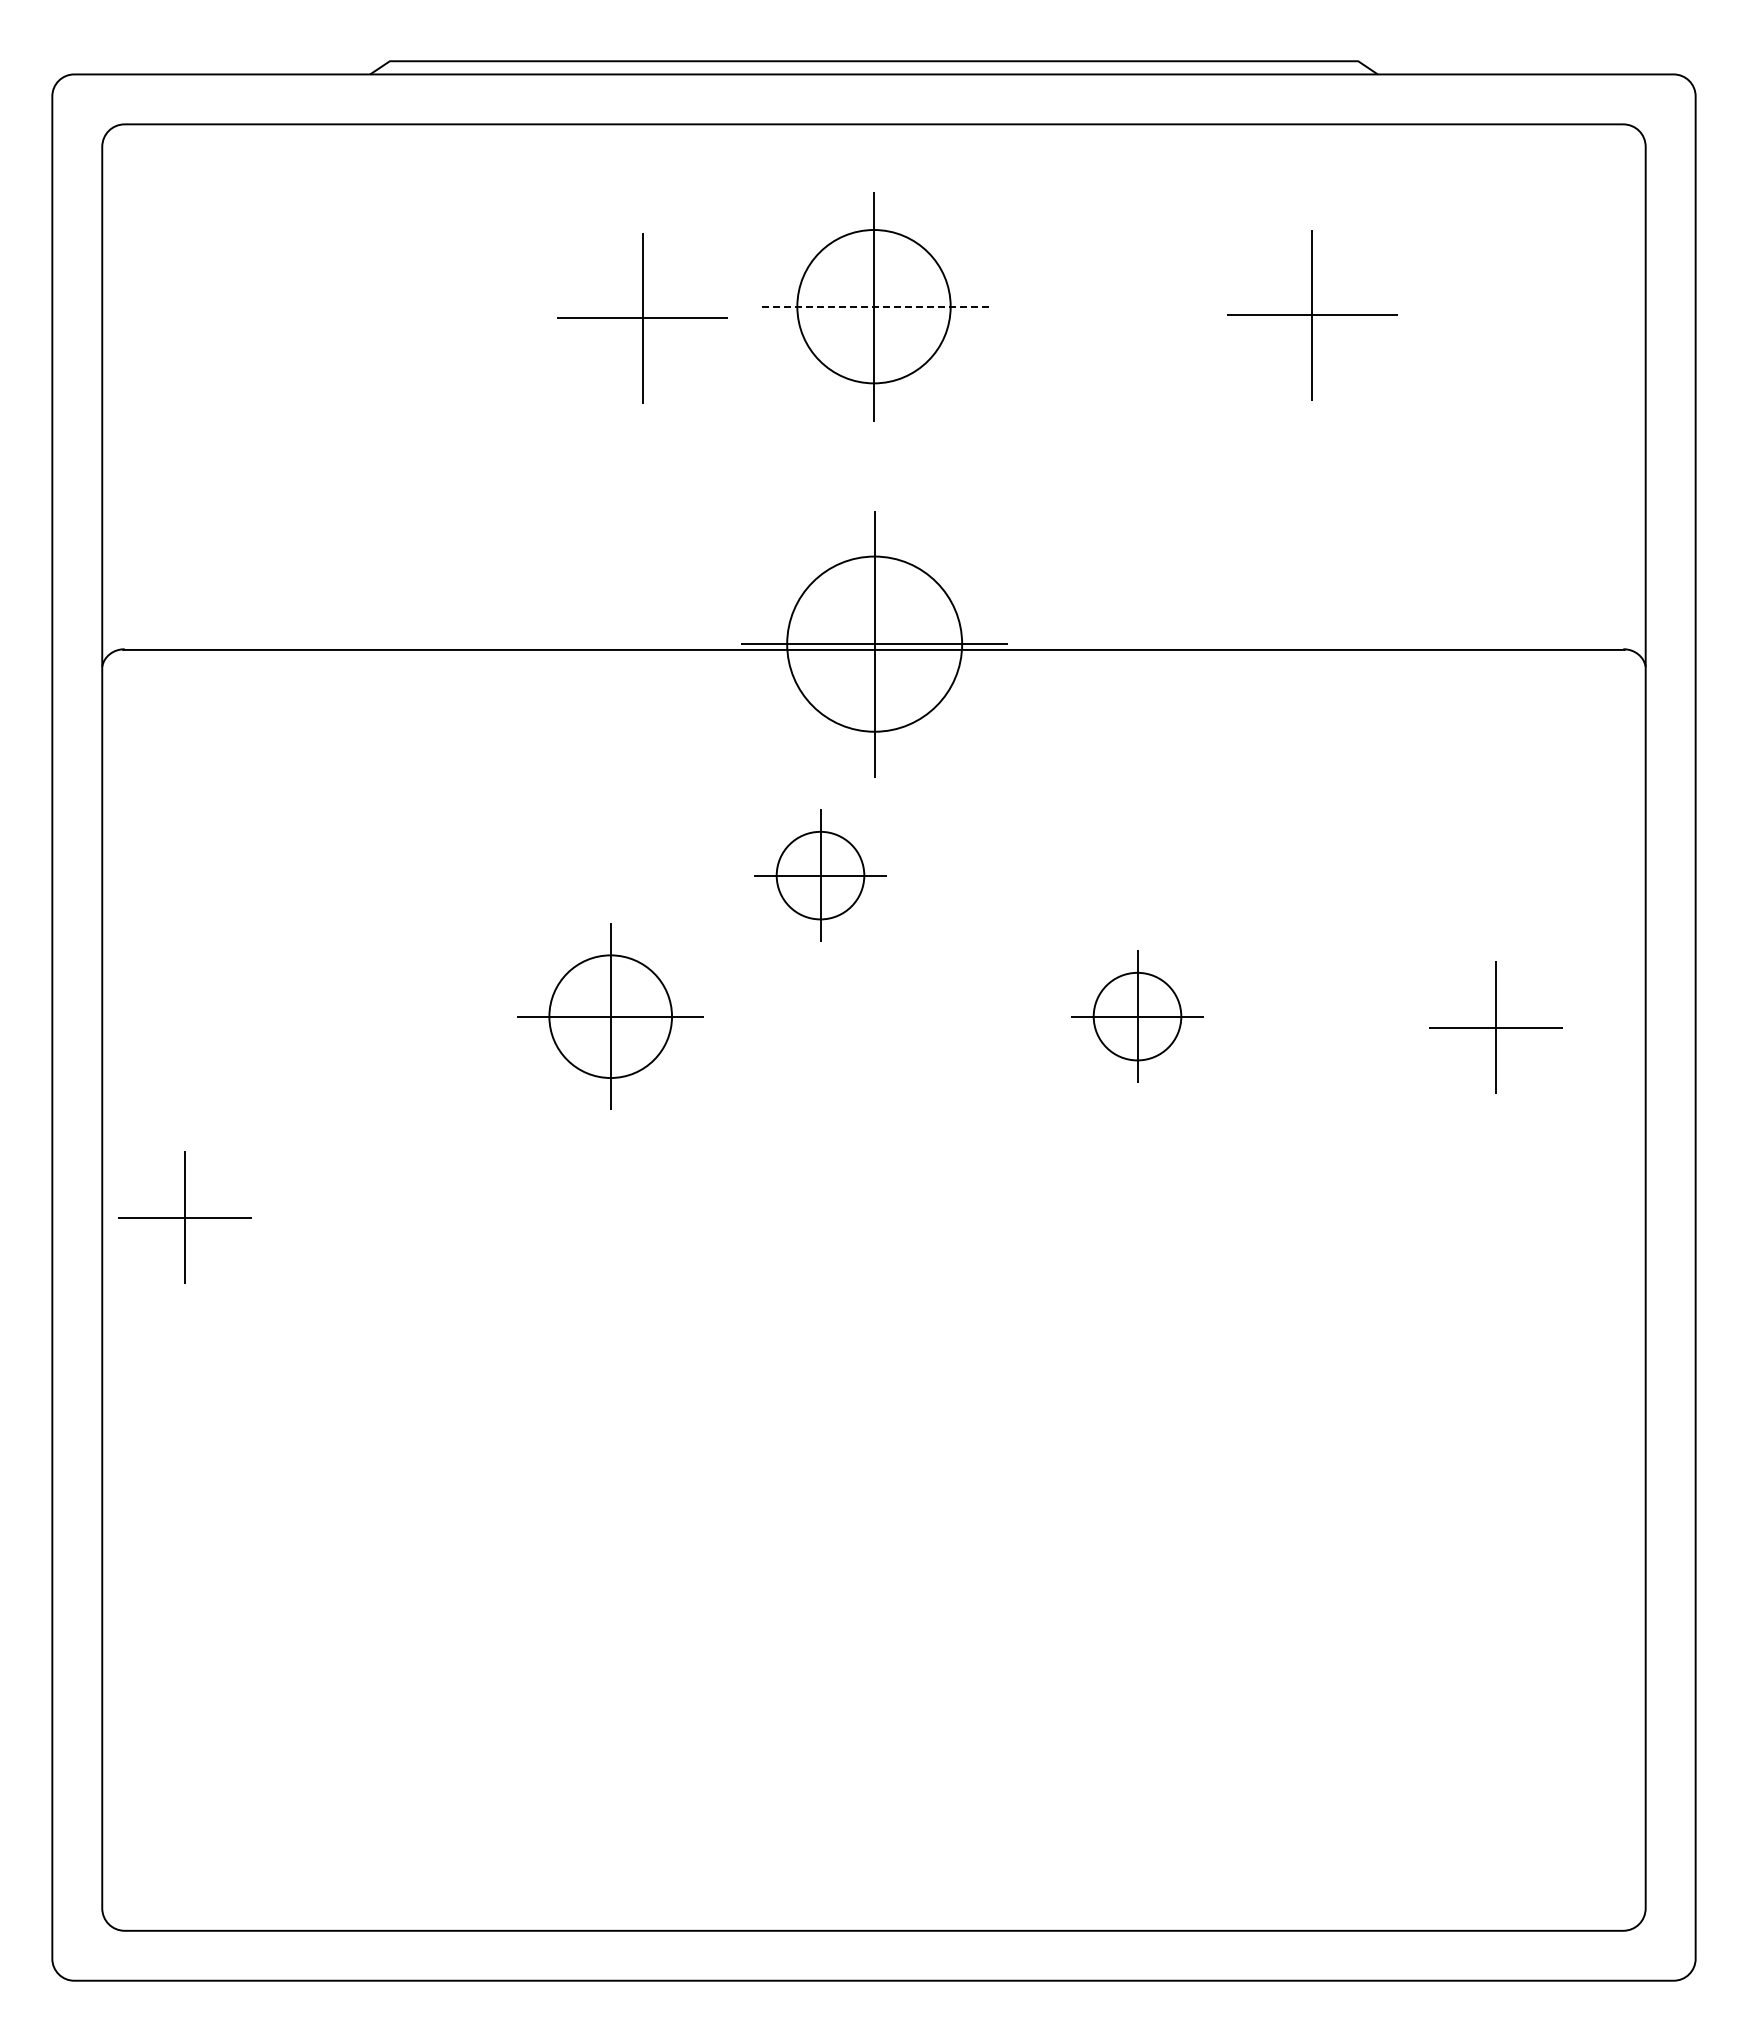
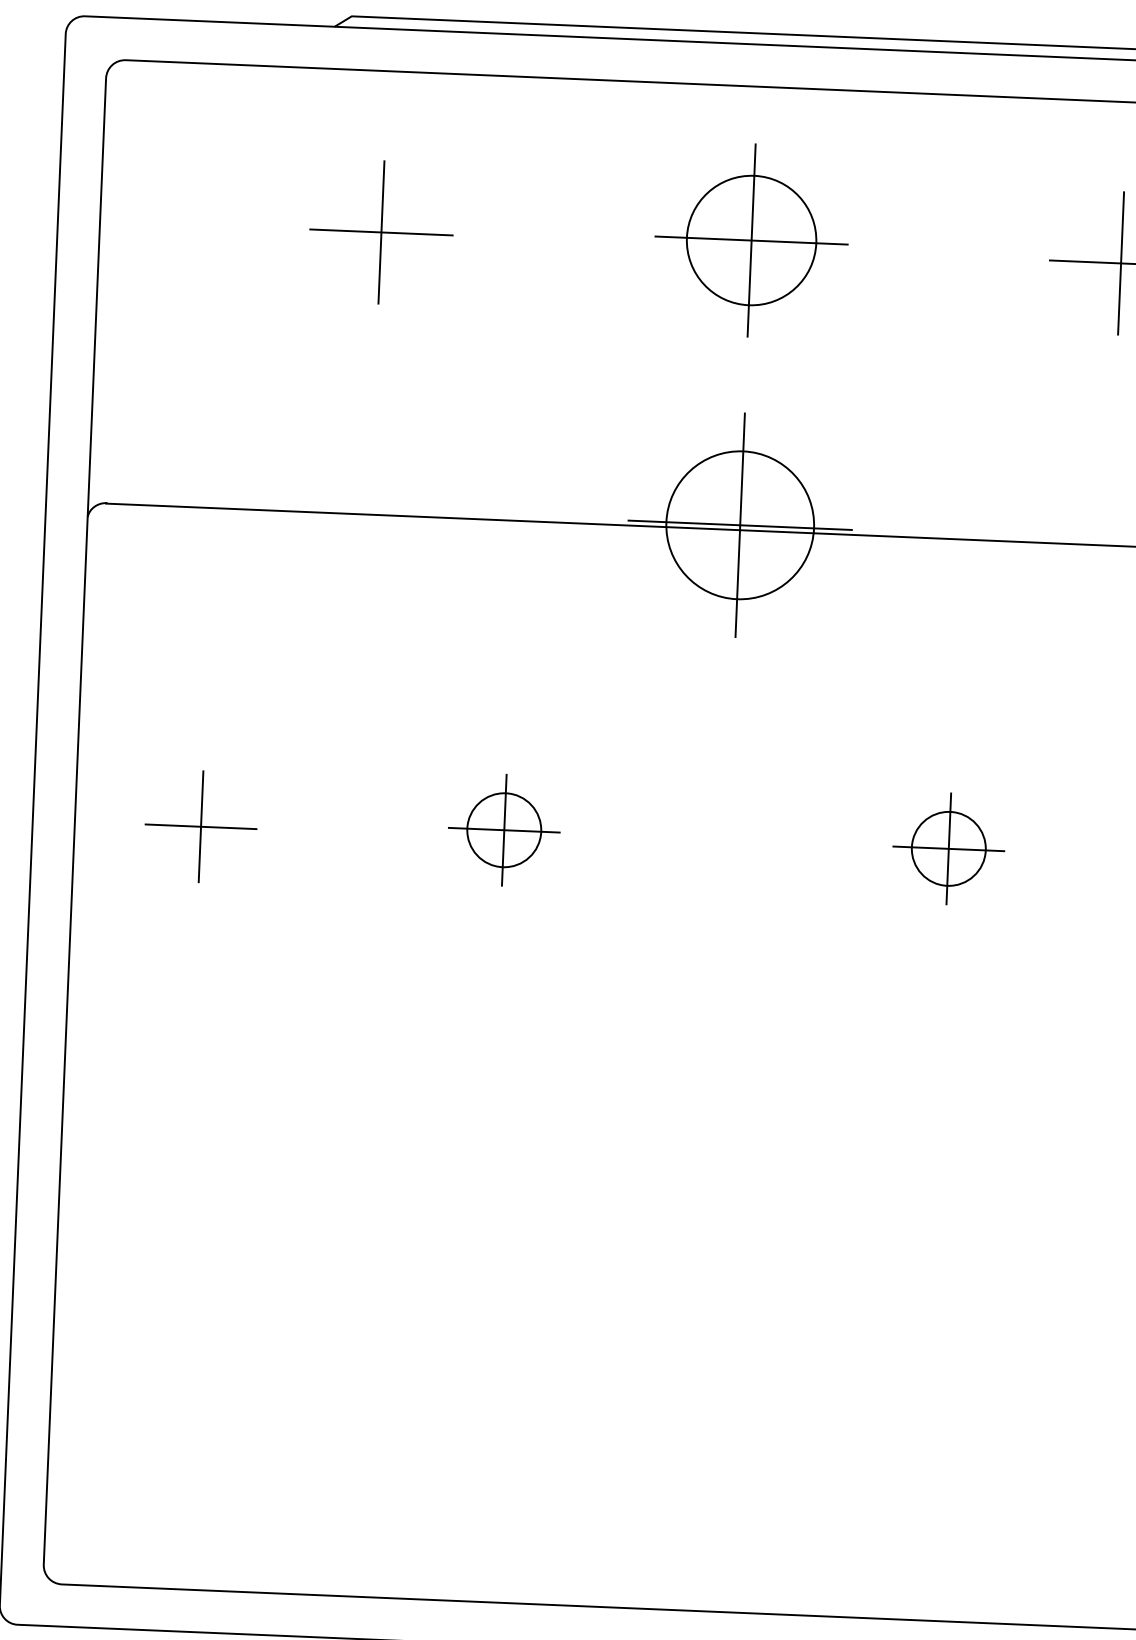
line: (873, 306) -> (751, 240), dashed -> solid
part: (642, 318) -> (381, 232), moved
part: (820, 875) -> (686, 718), removed
part: (610, 1016) -> (504, 830), size x0.71
part: (184, 1217) -> (200, 826), moved

